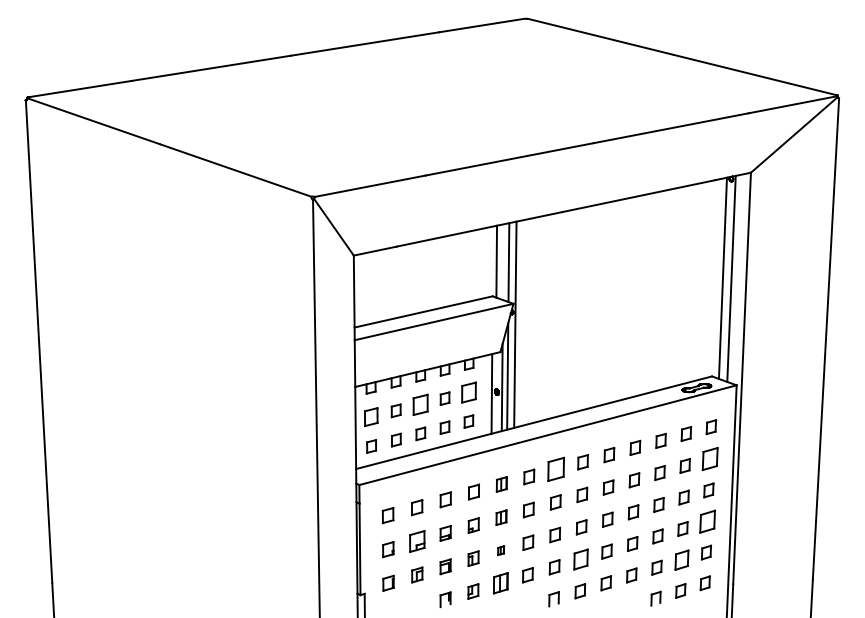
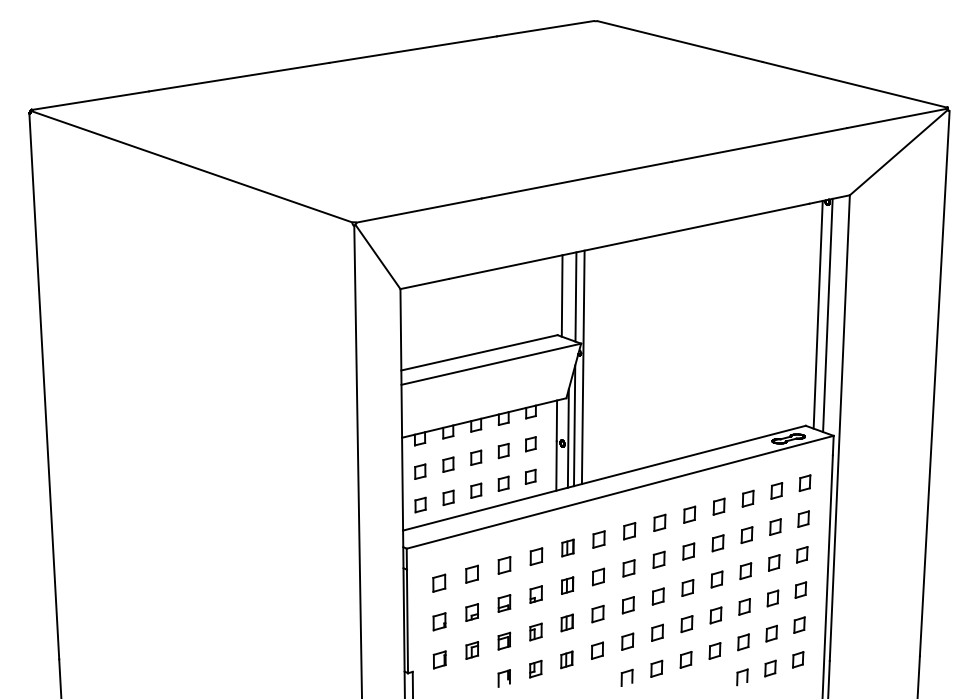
part: (468, 392) -> (530, 444), size x0.62
part: (421, 404) -> (476, 457), size x0.62
part: (371, 416) -> (420, 471), size x0.71
part: (709, 458) -> (803, 518), size x0.62
part: (556, 469) -> (629, 531), size x0.62
part: (707, 521) -> (800, 589), size x0.62
part: (416, 541) -> (471, 612), size x0.71
part: (500, 550) -> (566, 622), size x1.67
part: (580, 559) -> (657, 632), size x0.71
part: (681, 559) -> (771, 633), size x0.71
part: (500, 582) -> (566, 659), size x0.71

